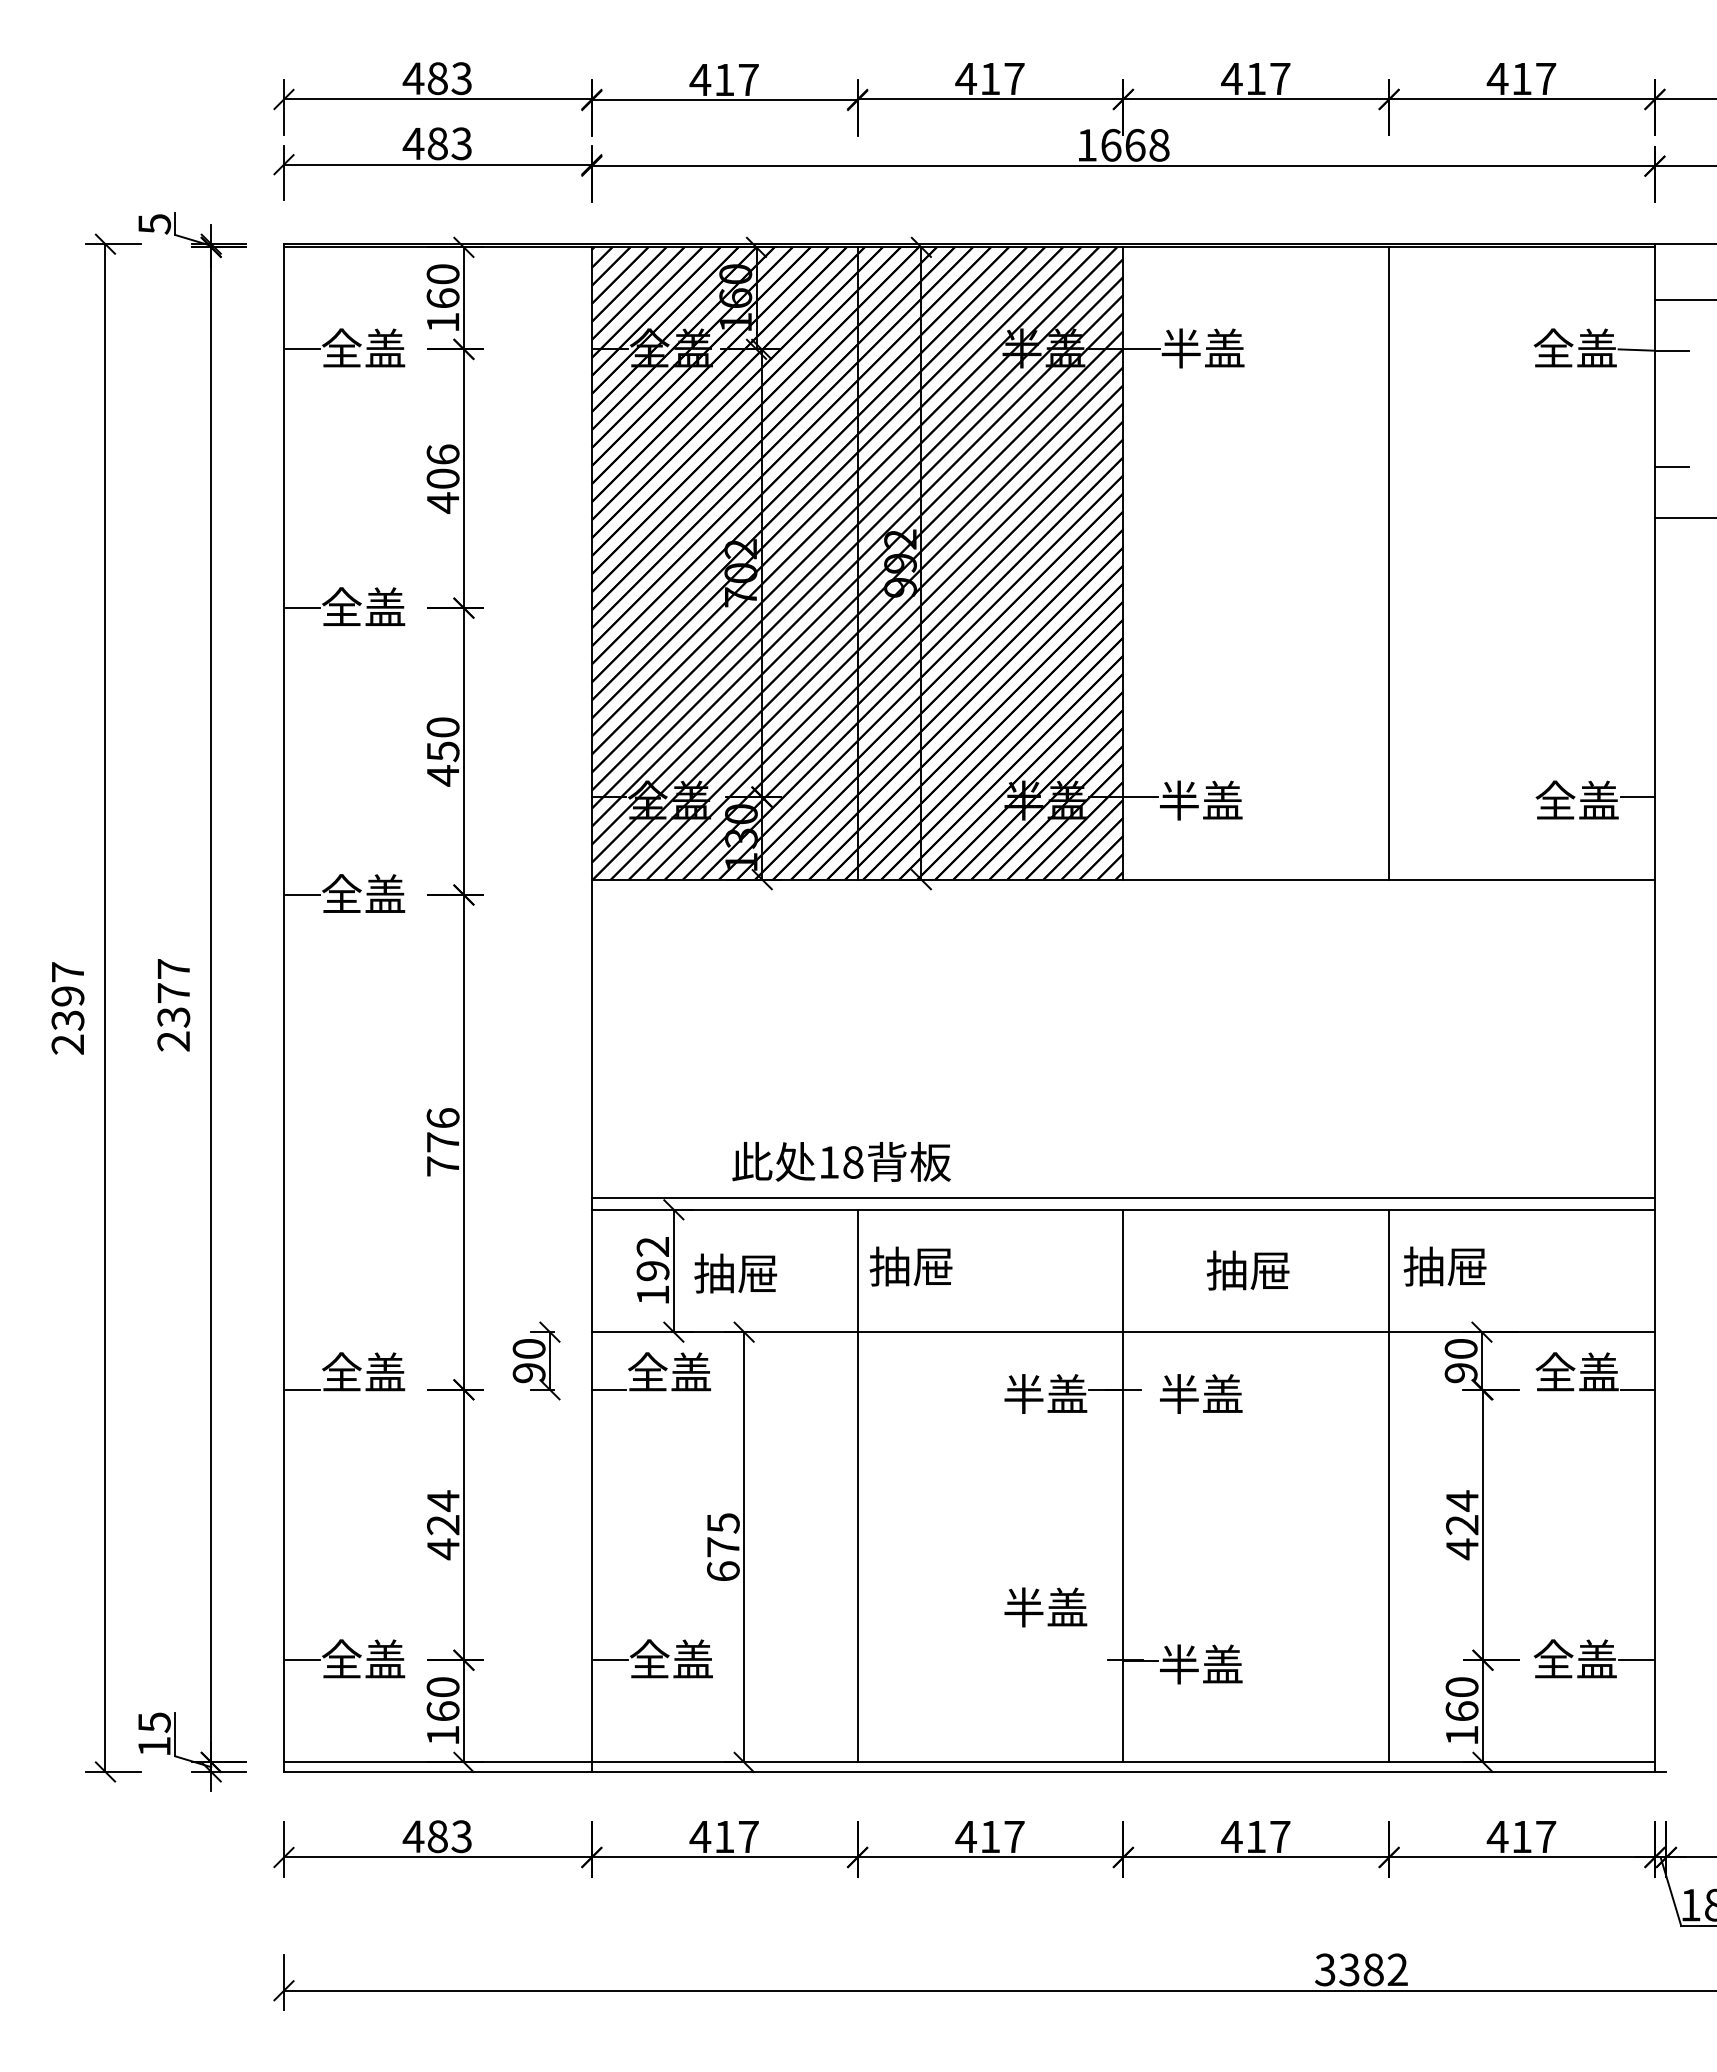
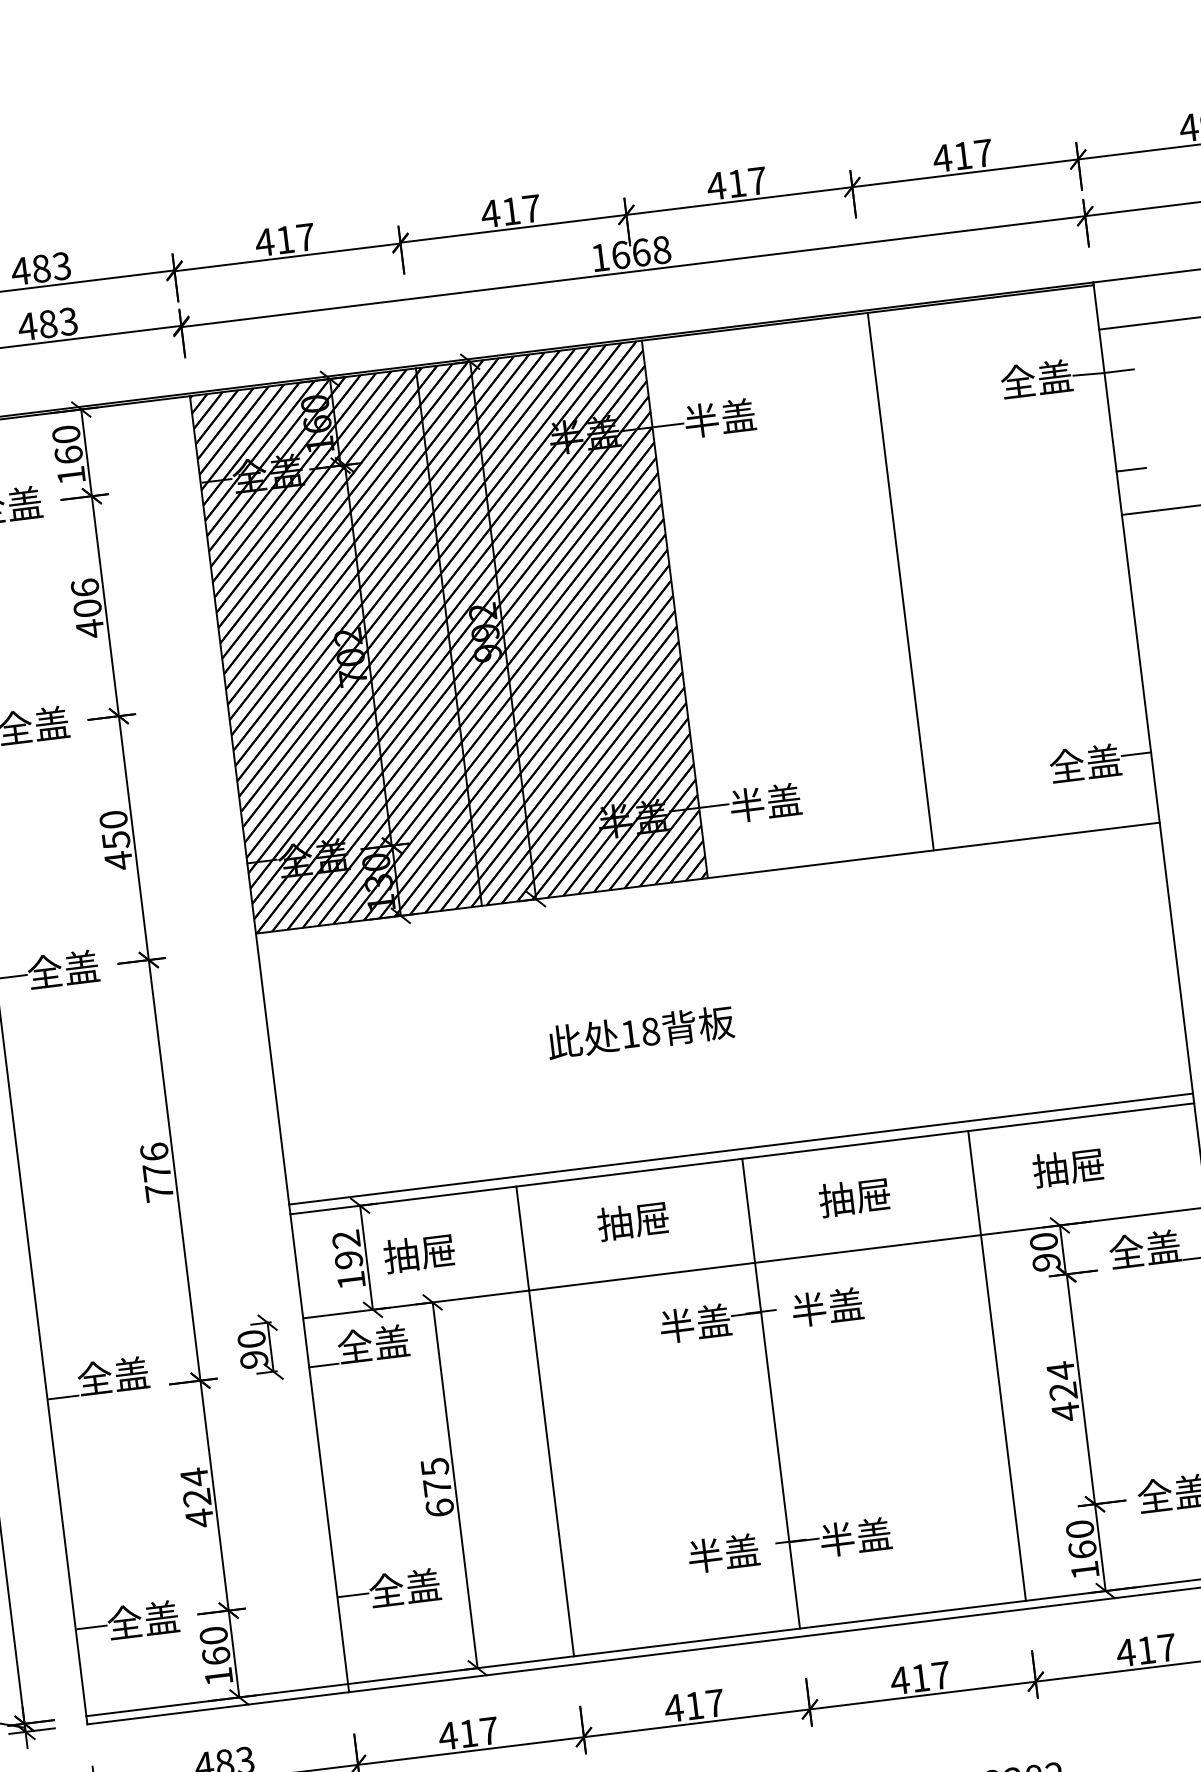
text: (841, 1161) -> (640, 1032), moved
text: (910, 1266) -> (632, 1221), moved
text: (1444, 1266) -> (1067, 1167), moved
text: (1045, 1607) -> (723, 1553), moved

